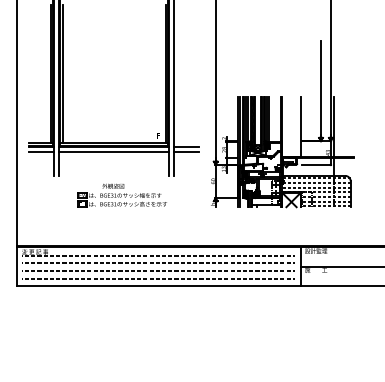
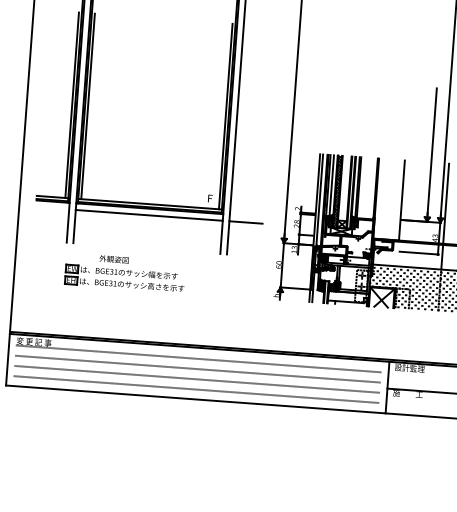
line: (185, 146) -> (245, 215), removed
line: (41, 151) -> (52, 208), removed
part: (121, 195) -> (124, 272), moved

